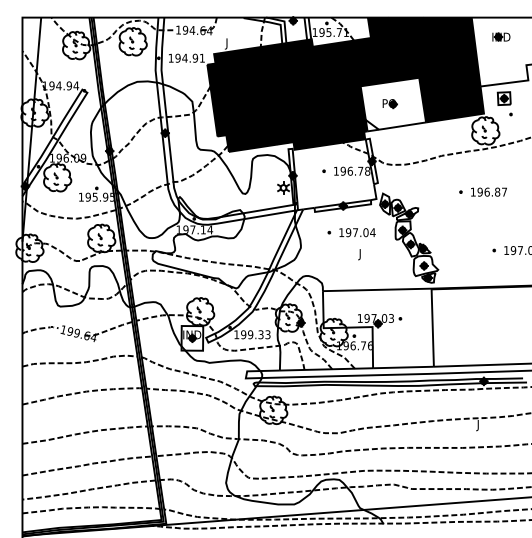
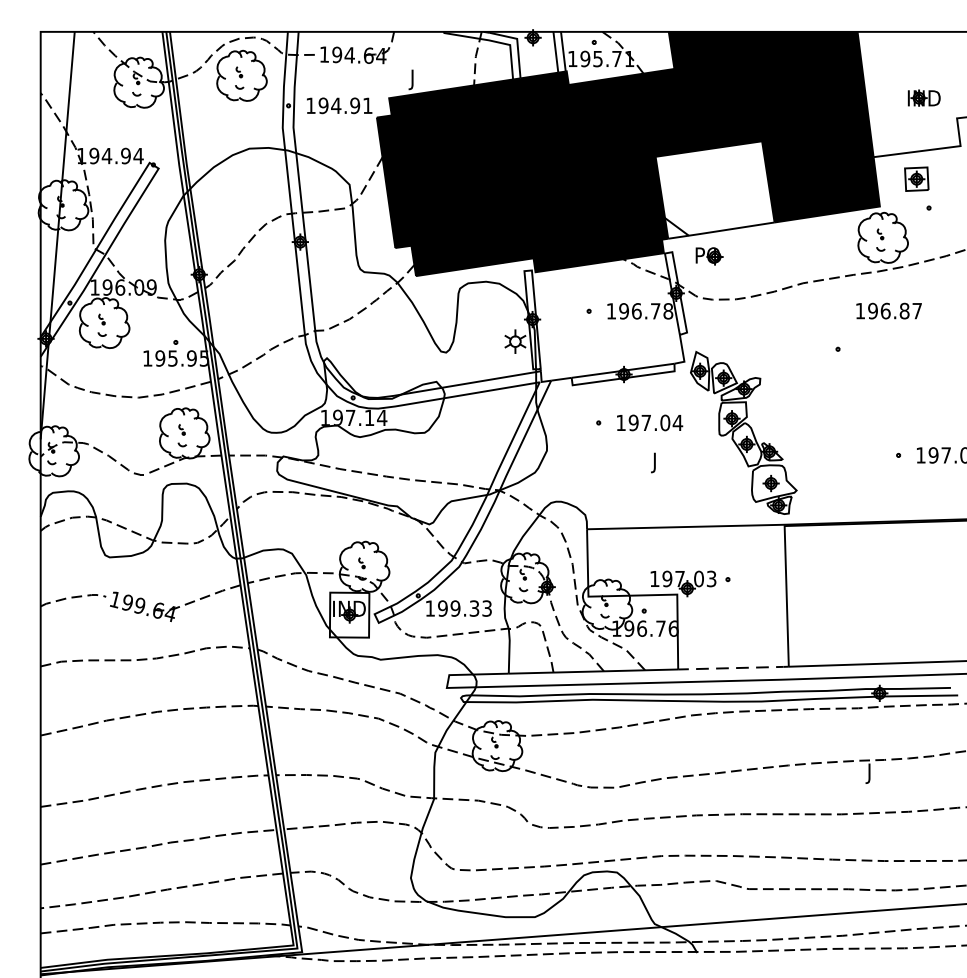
part: (501, 36) -> (924, 97), moved
part: (389, 104) -> (708, 257), moved
text: (488, 191) -> (888, 309), moved
line: (404, 367) -> (735, 668), solid -> dashed

